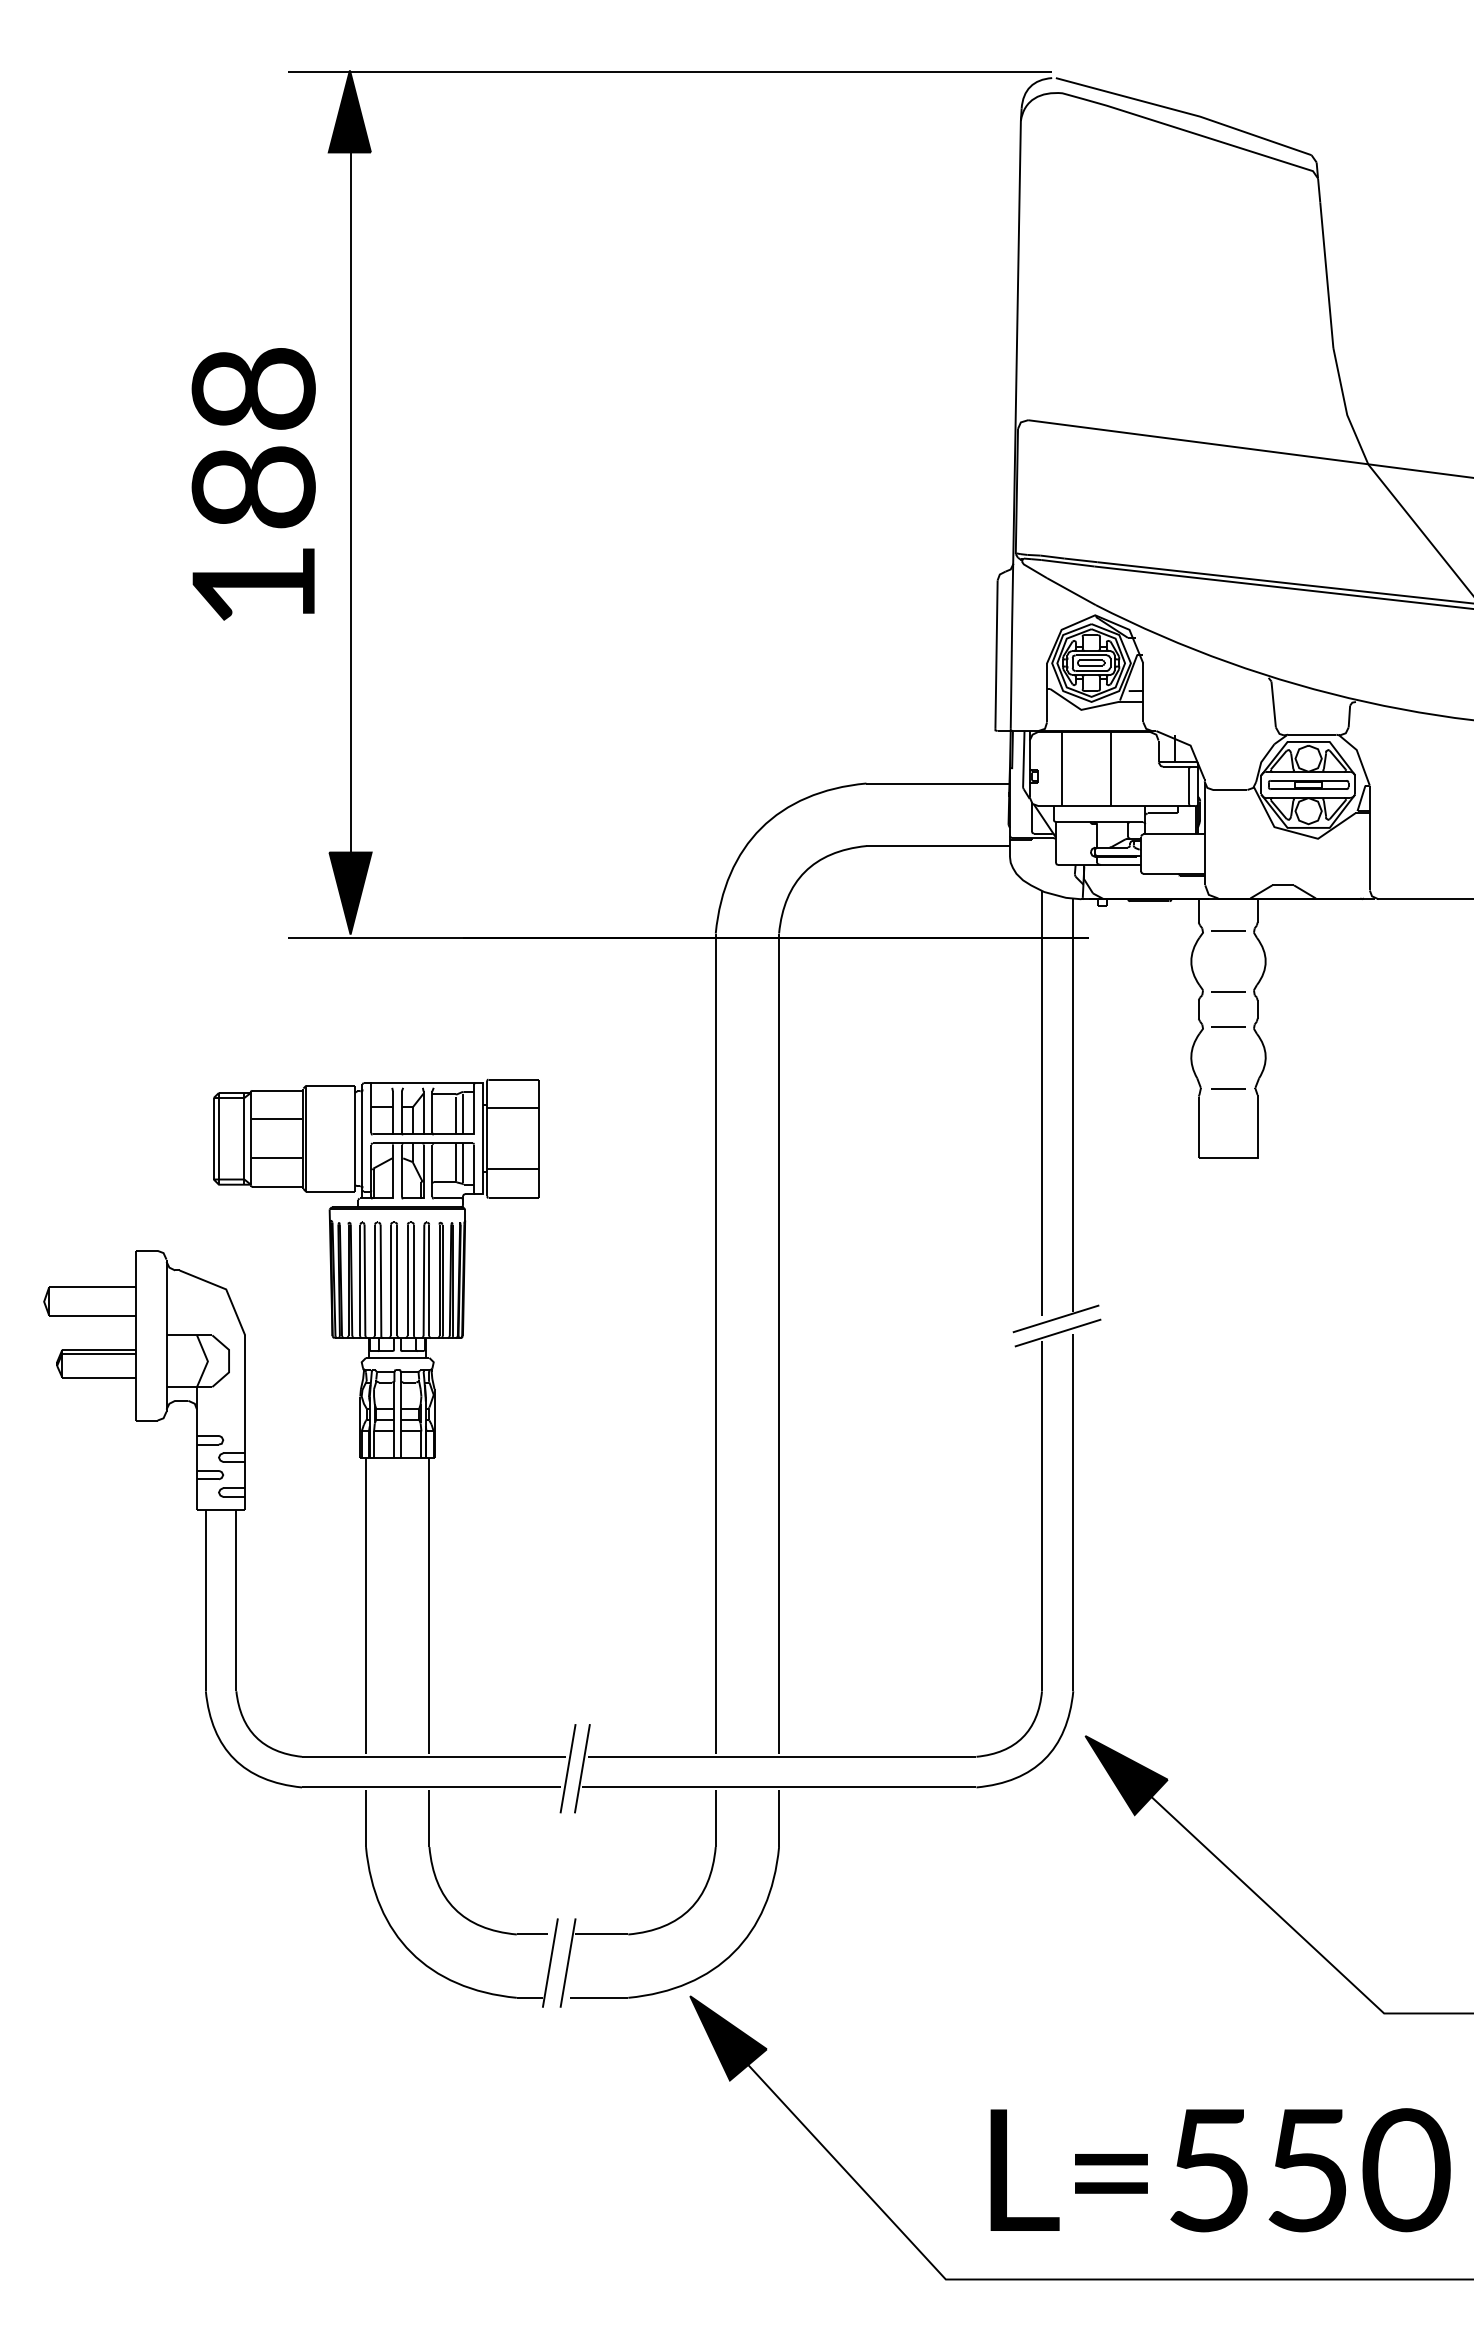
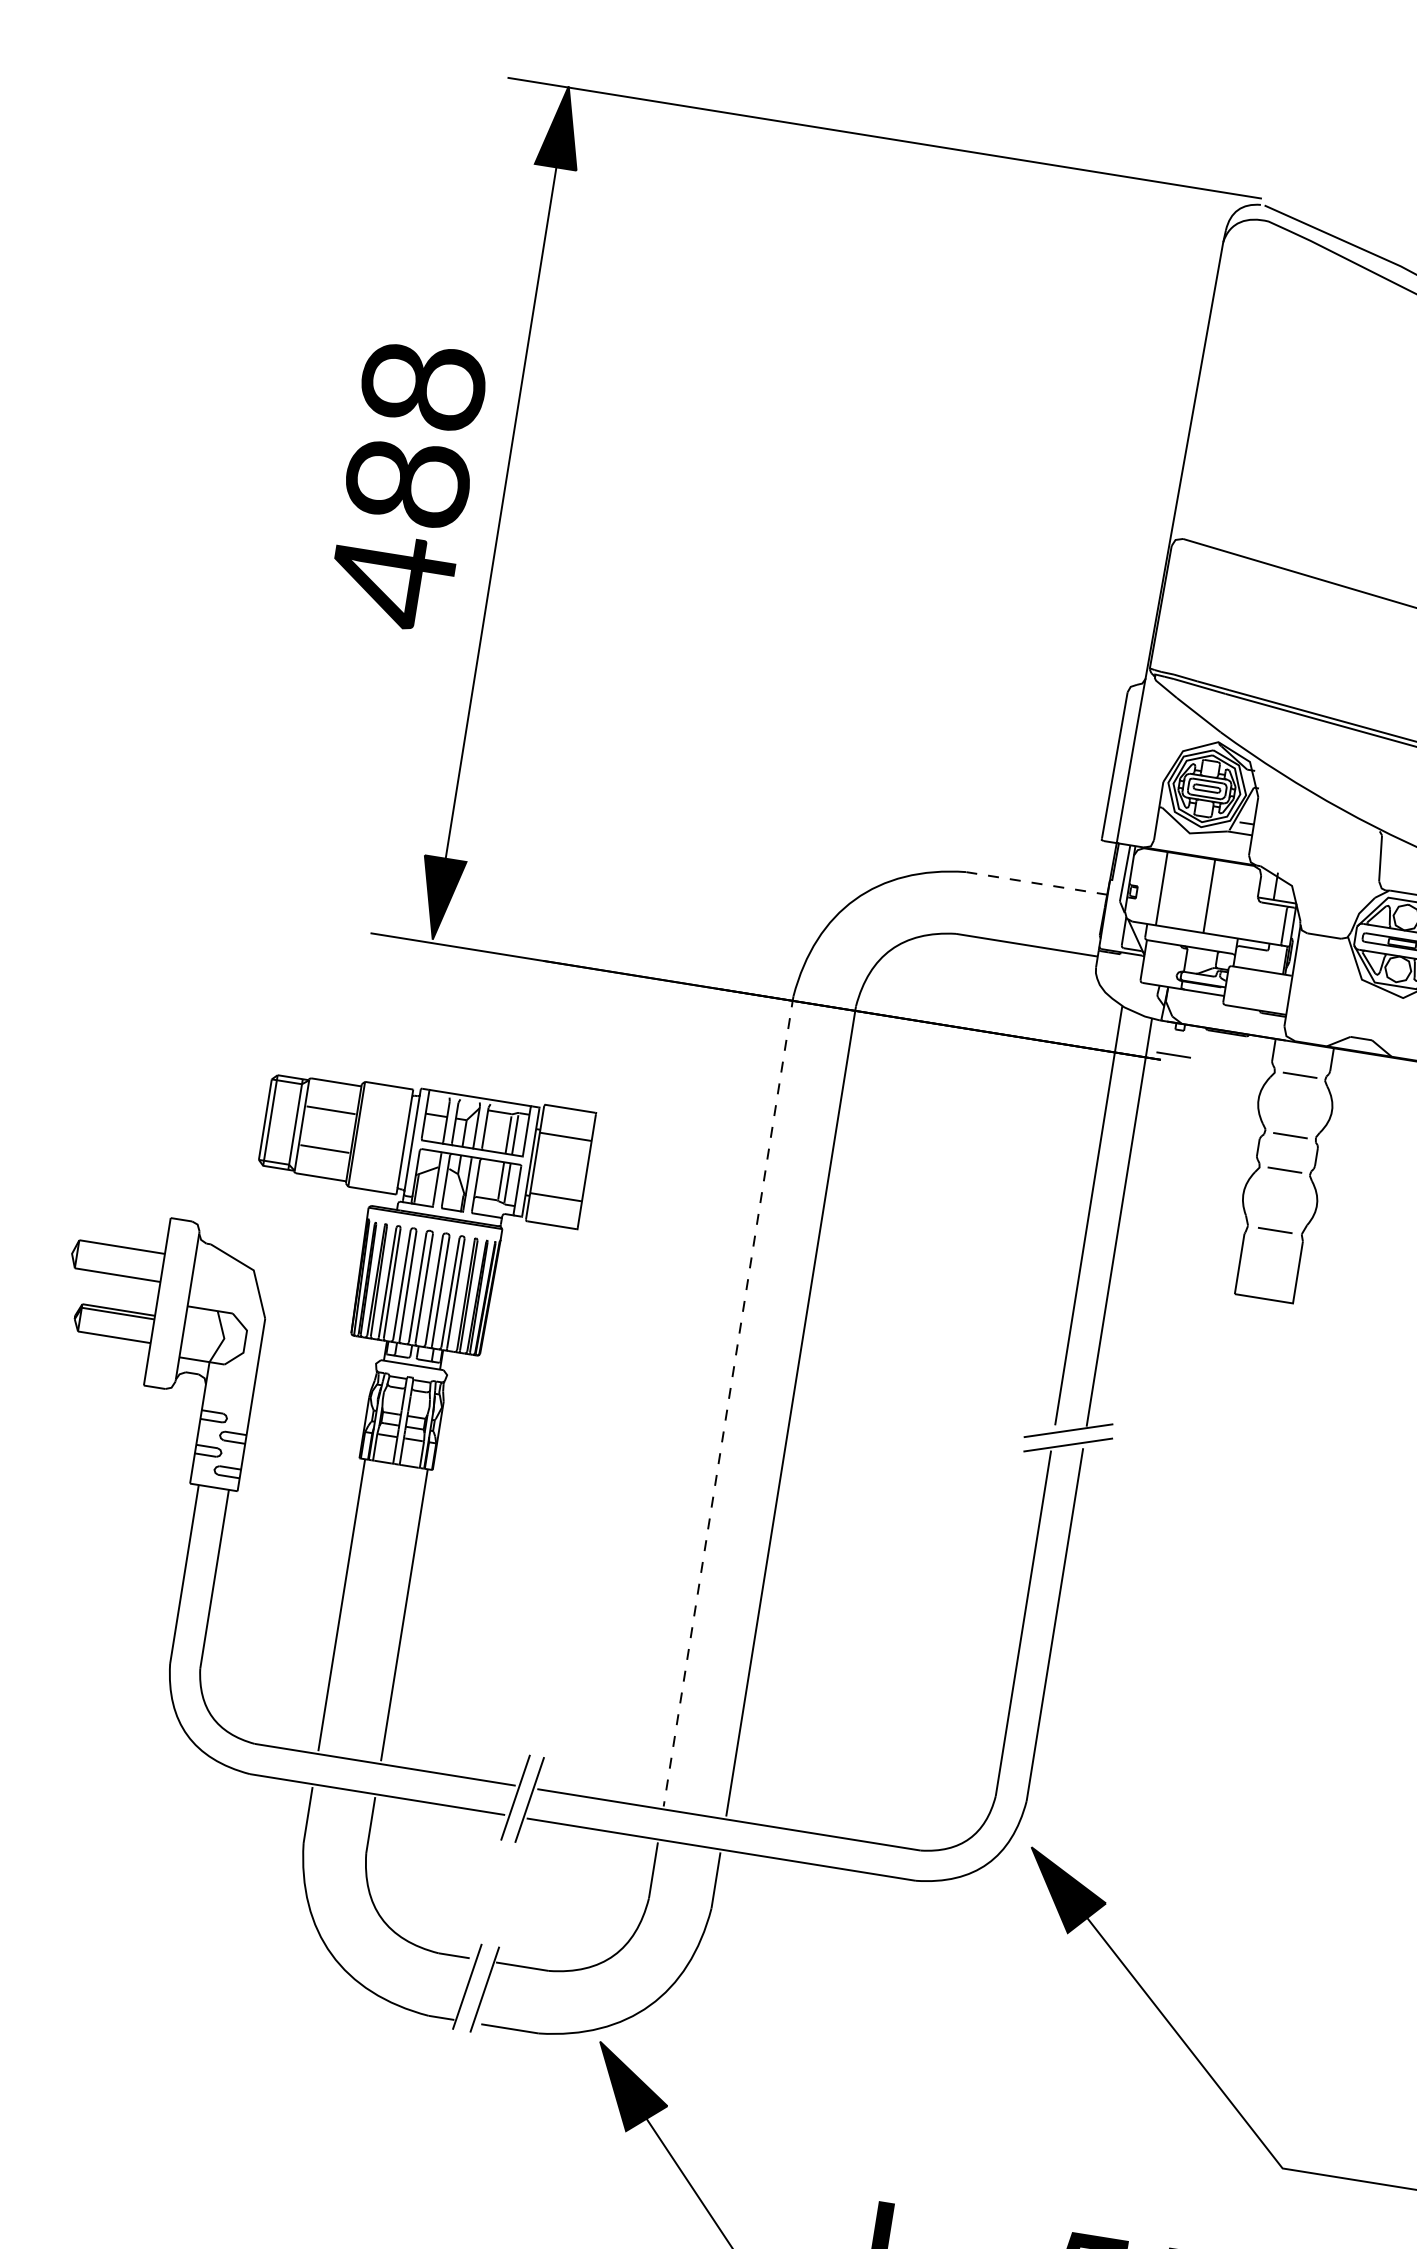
text: (253, 586) -> (391, 580), 188 -> 488
line: (938, 783) -> (1037, 883), solid -> dashed
line: (1100, 930) -> (1173, 1054), added
line: (715, 1344) -> (728, 1402), solid -> dashed

